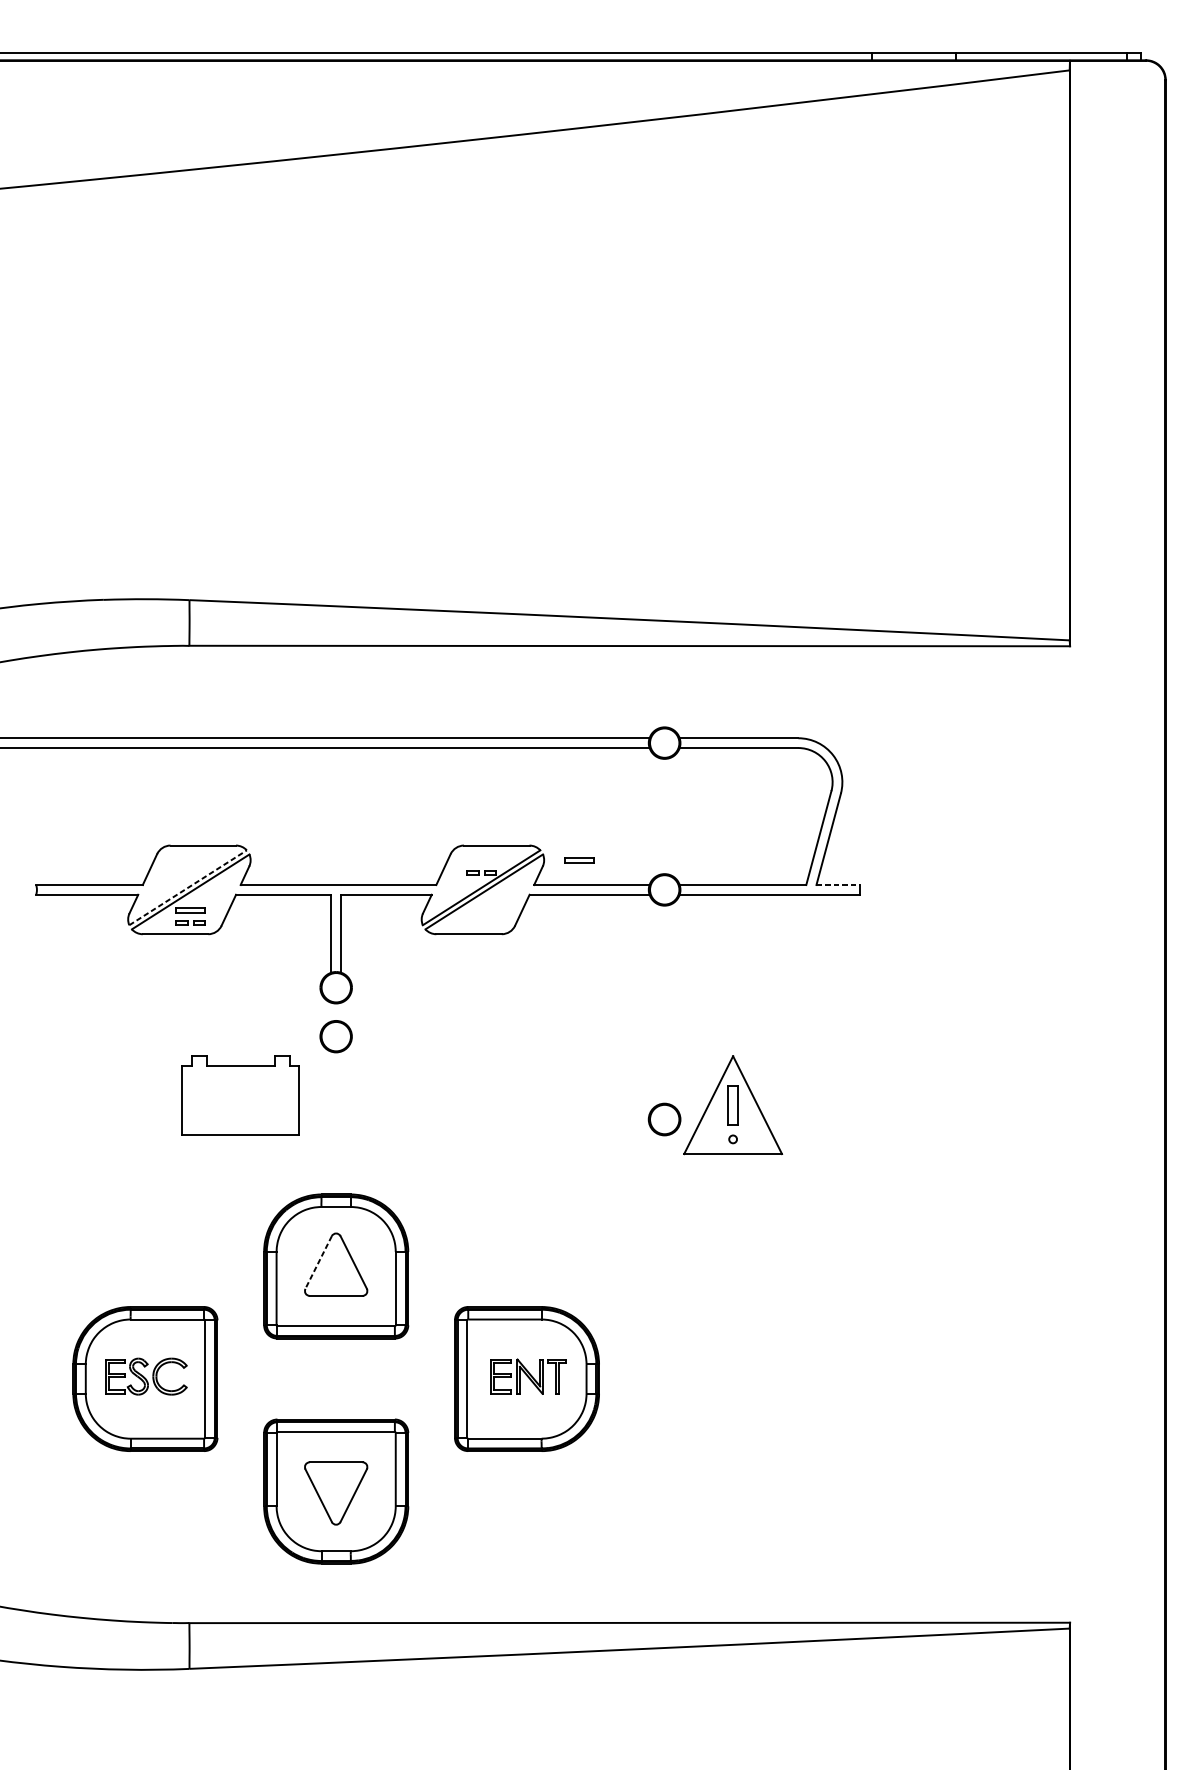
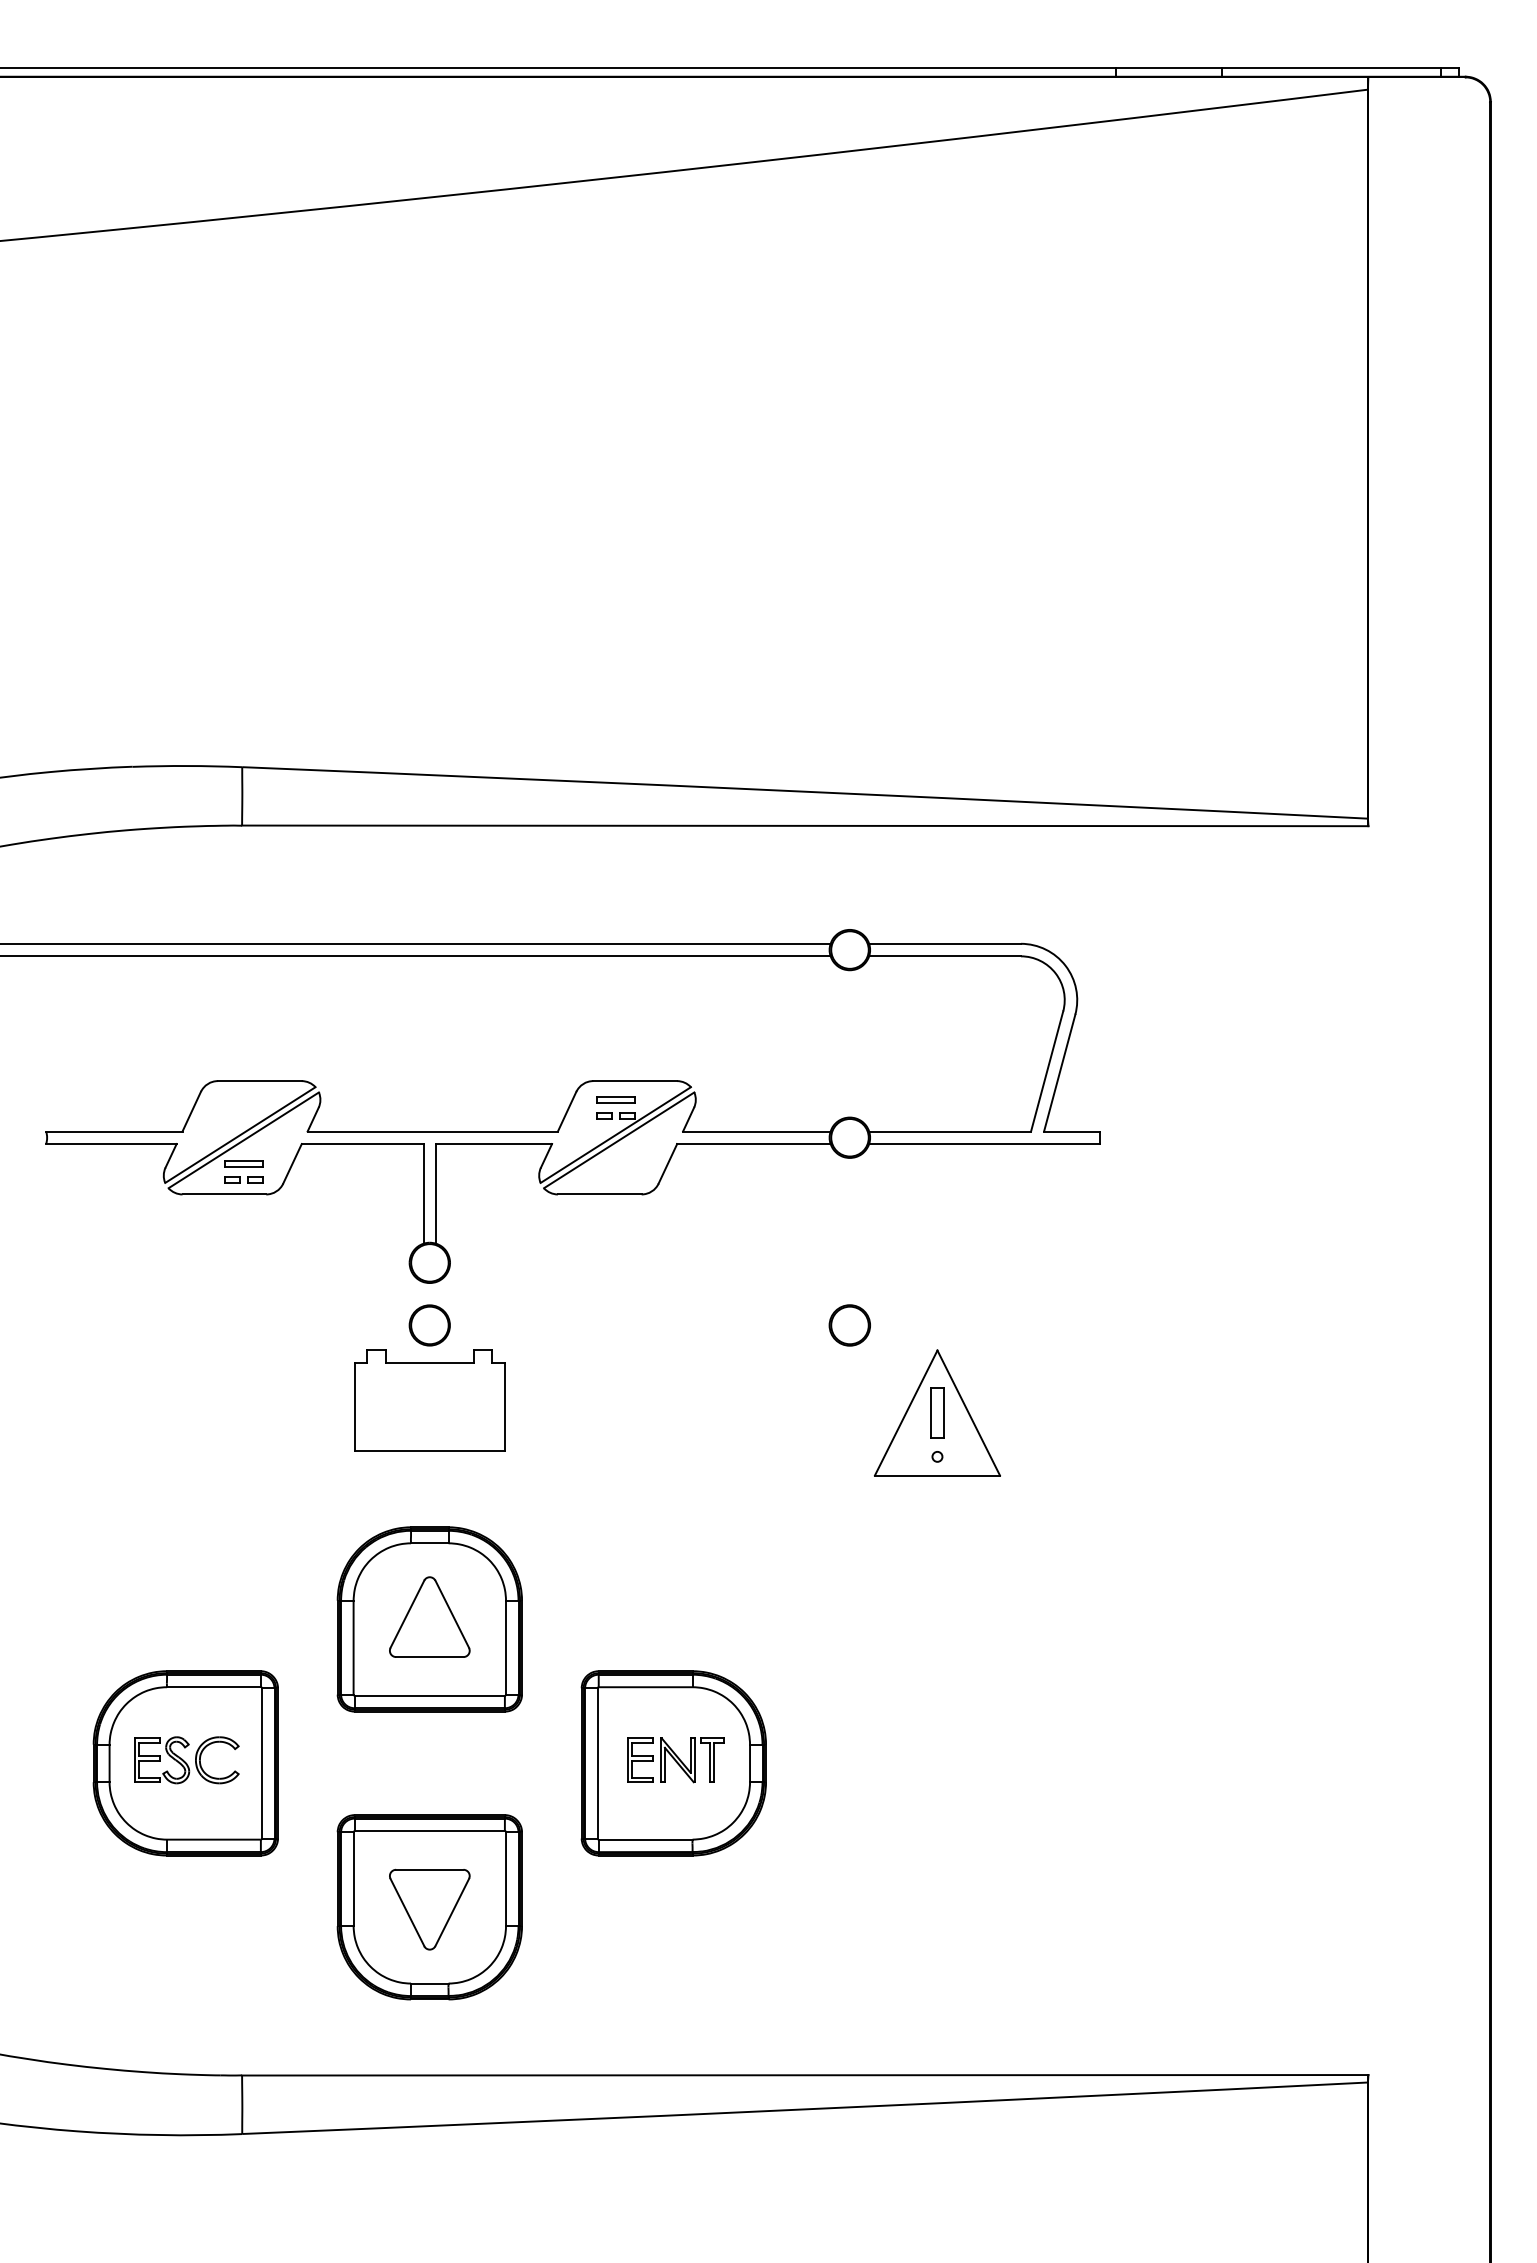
part: (579, 859) -> (615, 1099), moved
line: (838, 885) -> (1072, 1131), dashed -> solid
line: (188, 887) -> (240, 1134), dashed -> solid
part: (240, 1095) -> (429, 1400), moved
part: (664, 1119) -> (849, 1325), moved
line: (318, 1262) -> (407, 1614), dashed -> solid

